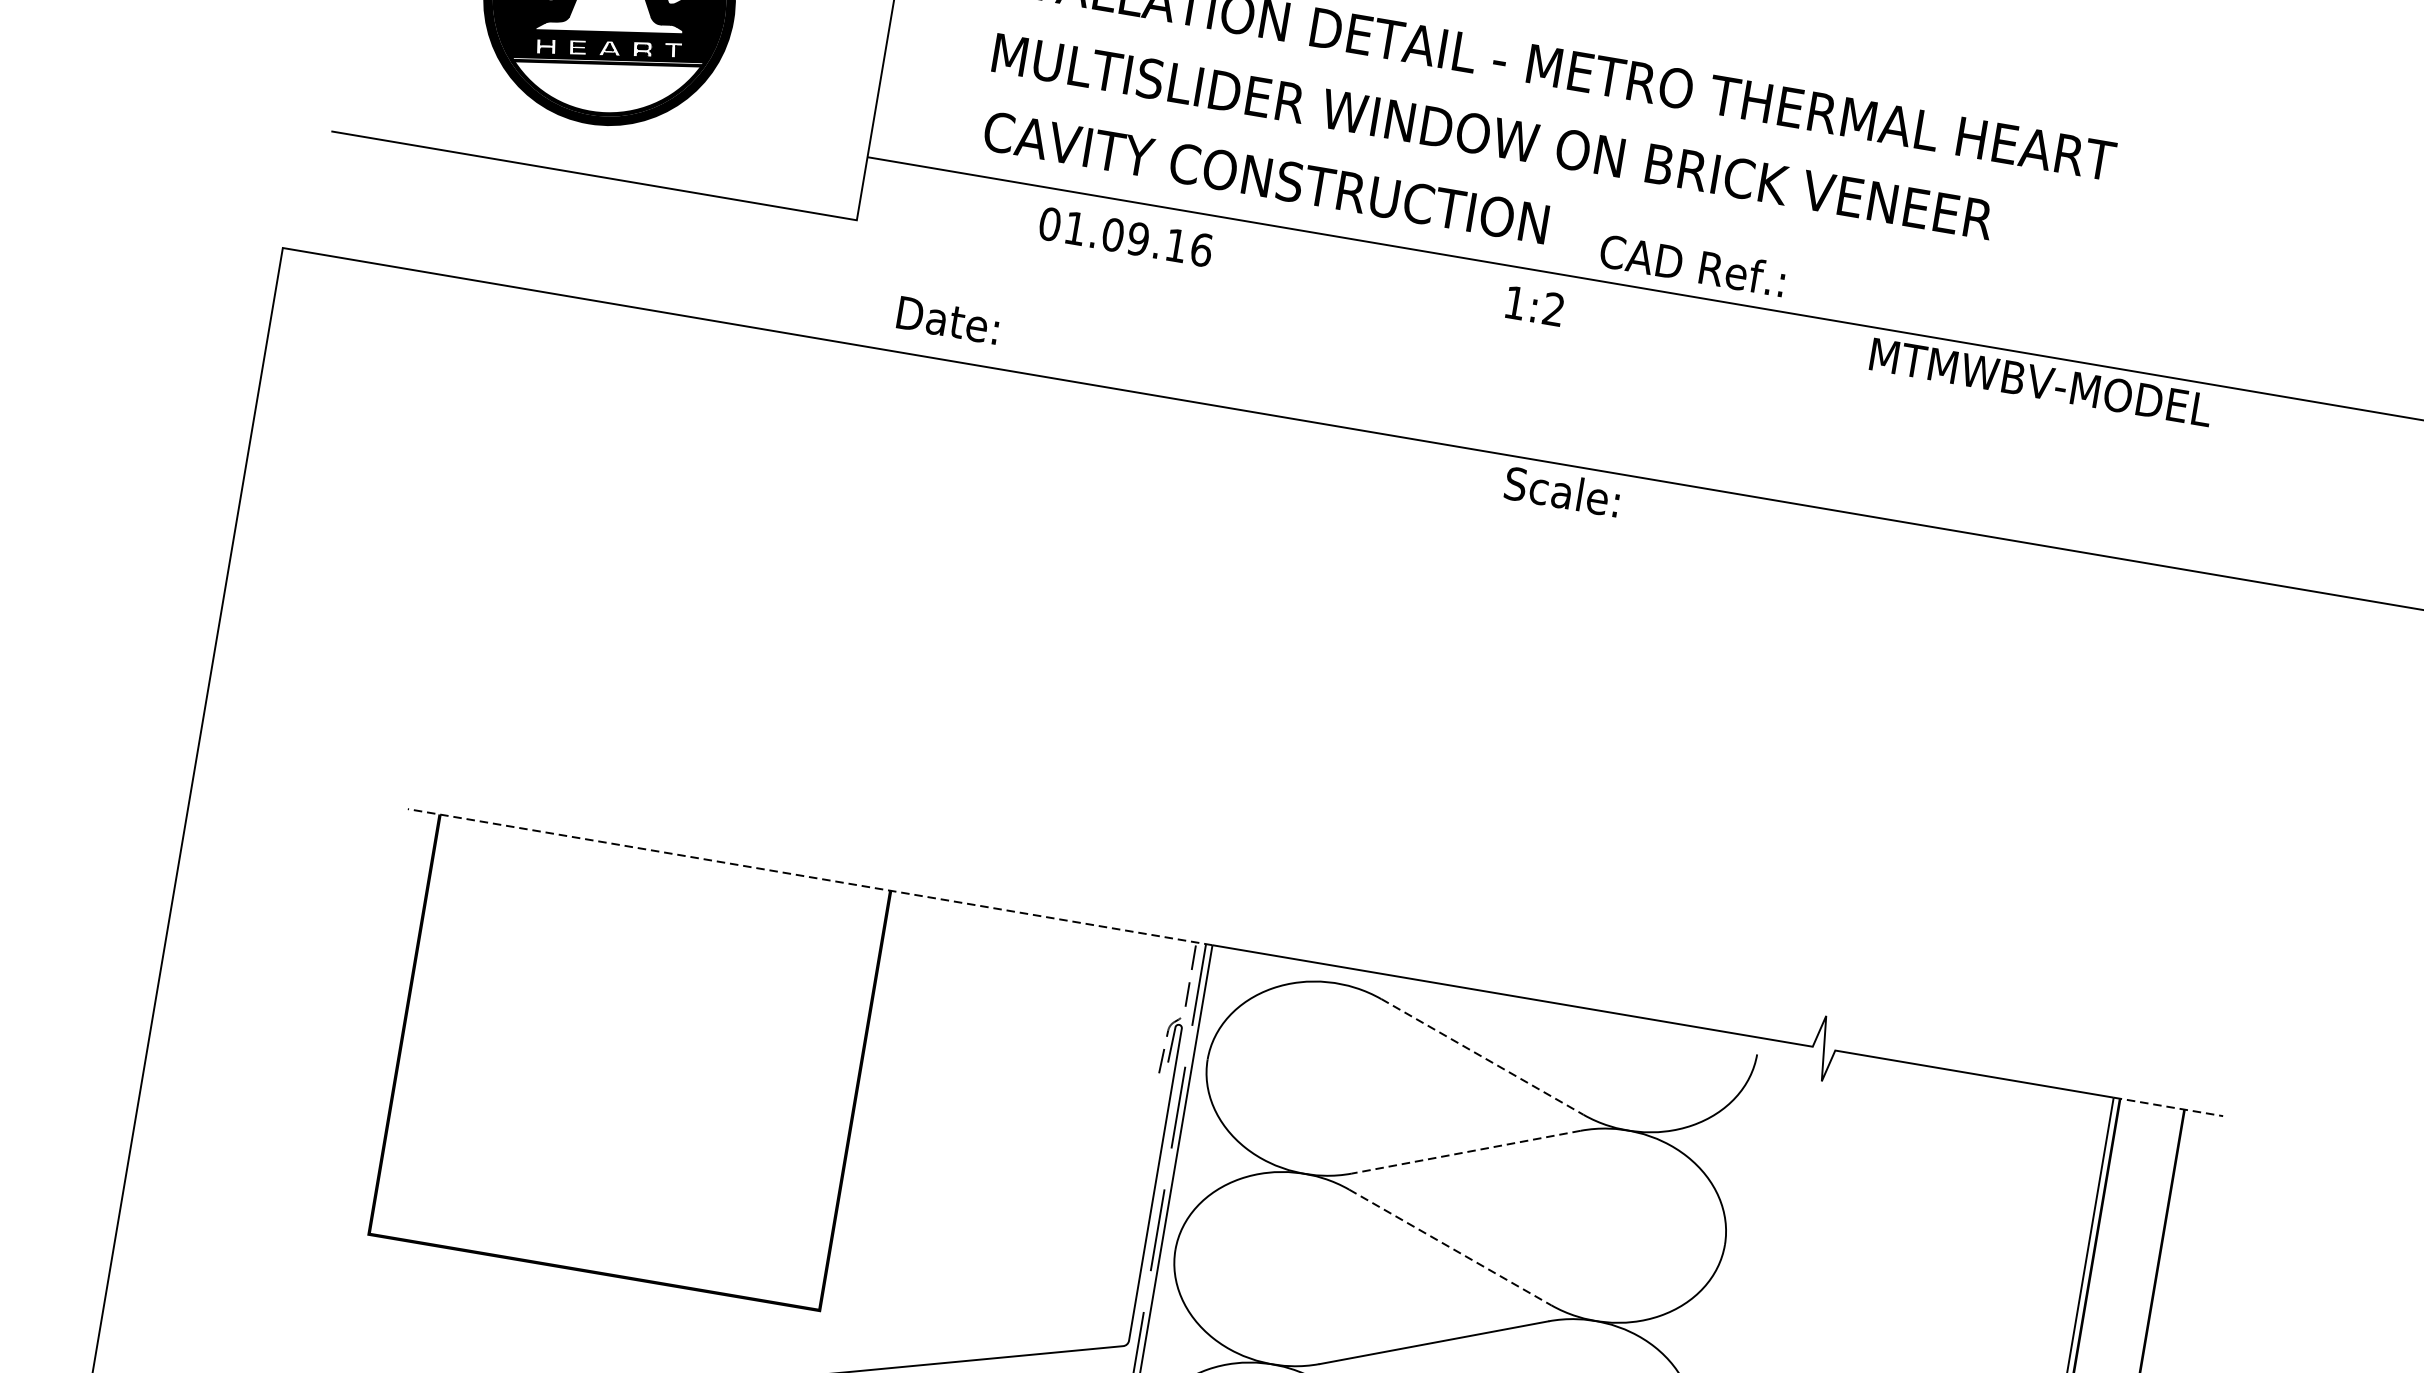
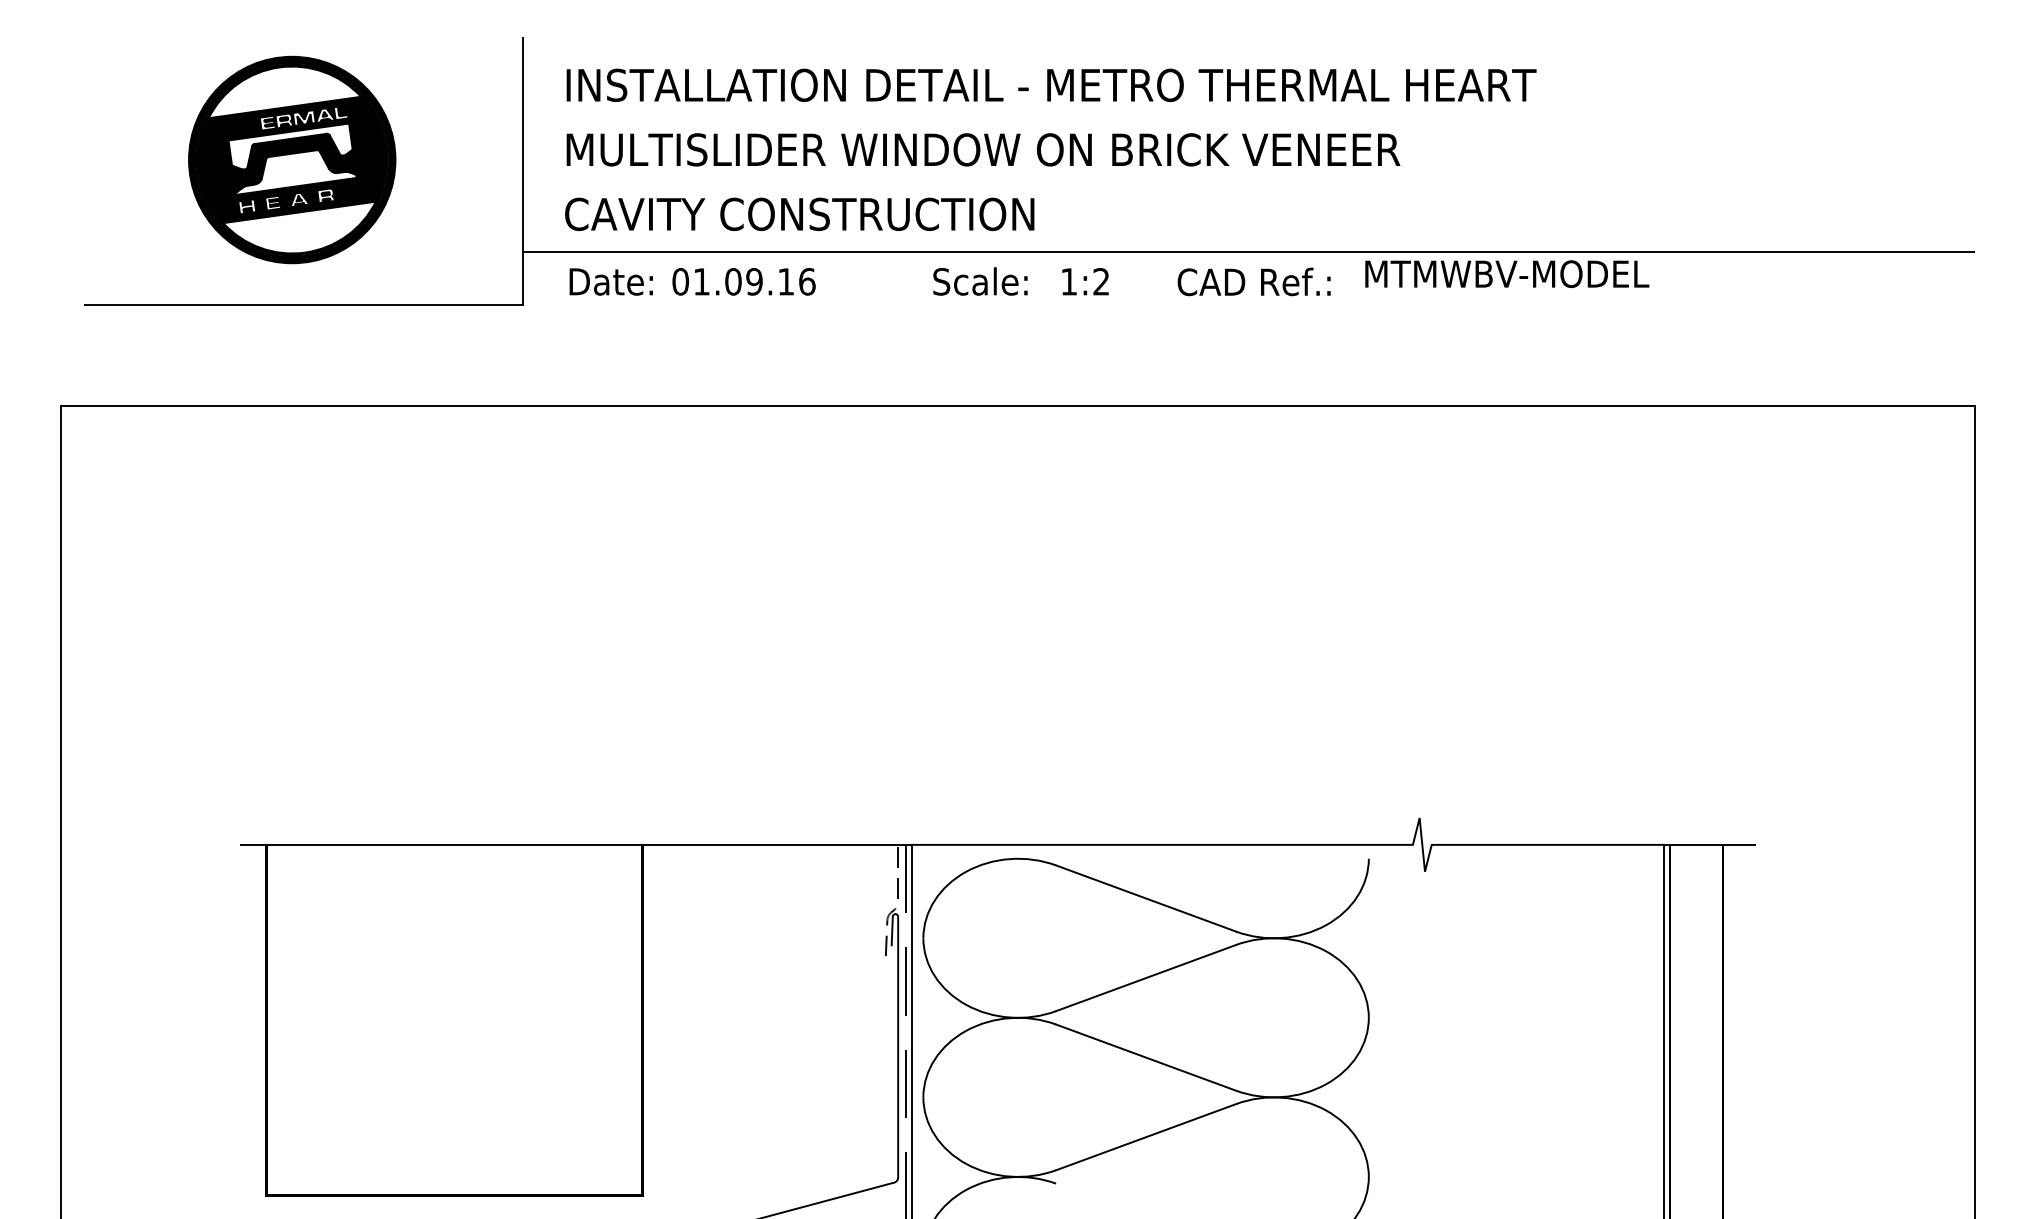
text: (1493, 136) -> (983, 149), moved
text: (1265, 177) -> (799, 214), moved
text: (1692, 264) -> (1253, 281), moved
text: (947, 319) -> (610, 281), moved
text: (1562, 491) -> (980, 281), moved
line: (810, 876) -> (575, 844), dashed -> solid
line: (1482, 1056) -> (1146, 898), dashed -> solid
line: (2167, 1106) -> (1709, 844), dashed -> solid
line: (1466, 1152) -> (1146, 978), dashed -> solid
line: (1450, 1247) -> (1146, 1057), dashed -> solid

